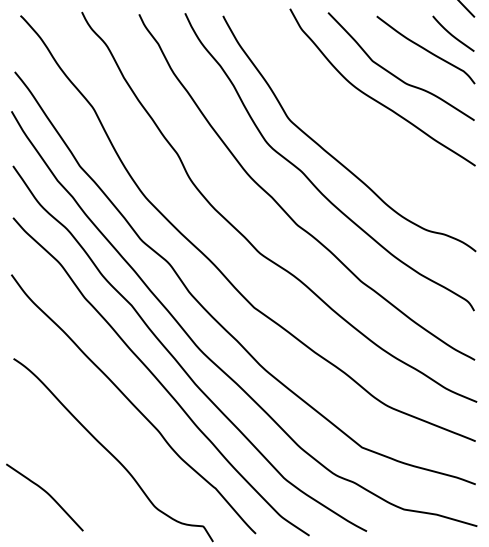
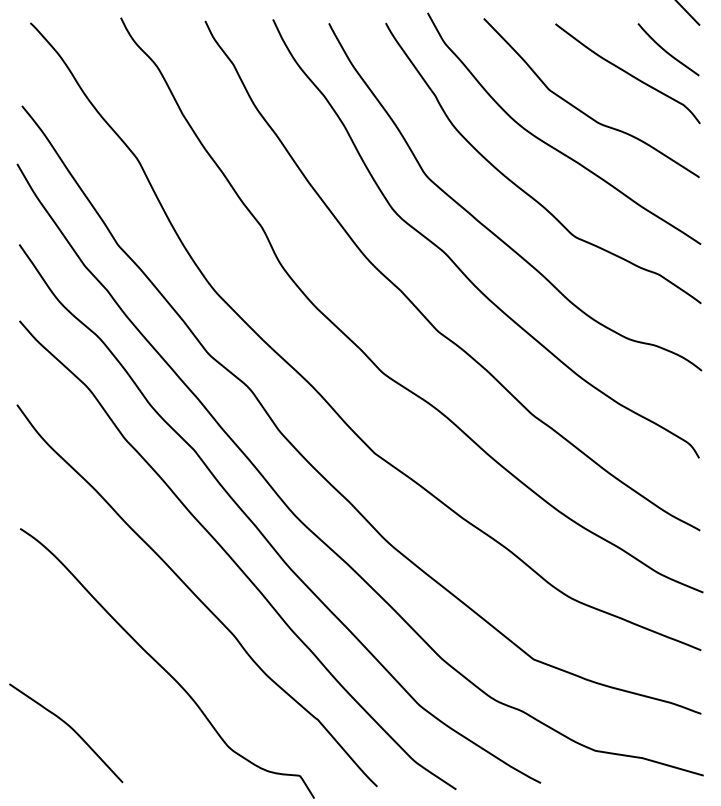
curve: (355, 128) -> (524, 189), added

